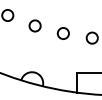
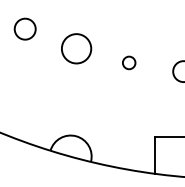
circle: (34, 25) -> (75, 47), size x1.4
circle: (62, 33) -> (127, 62), size x0.6

